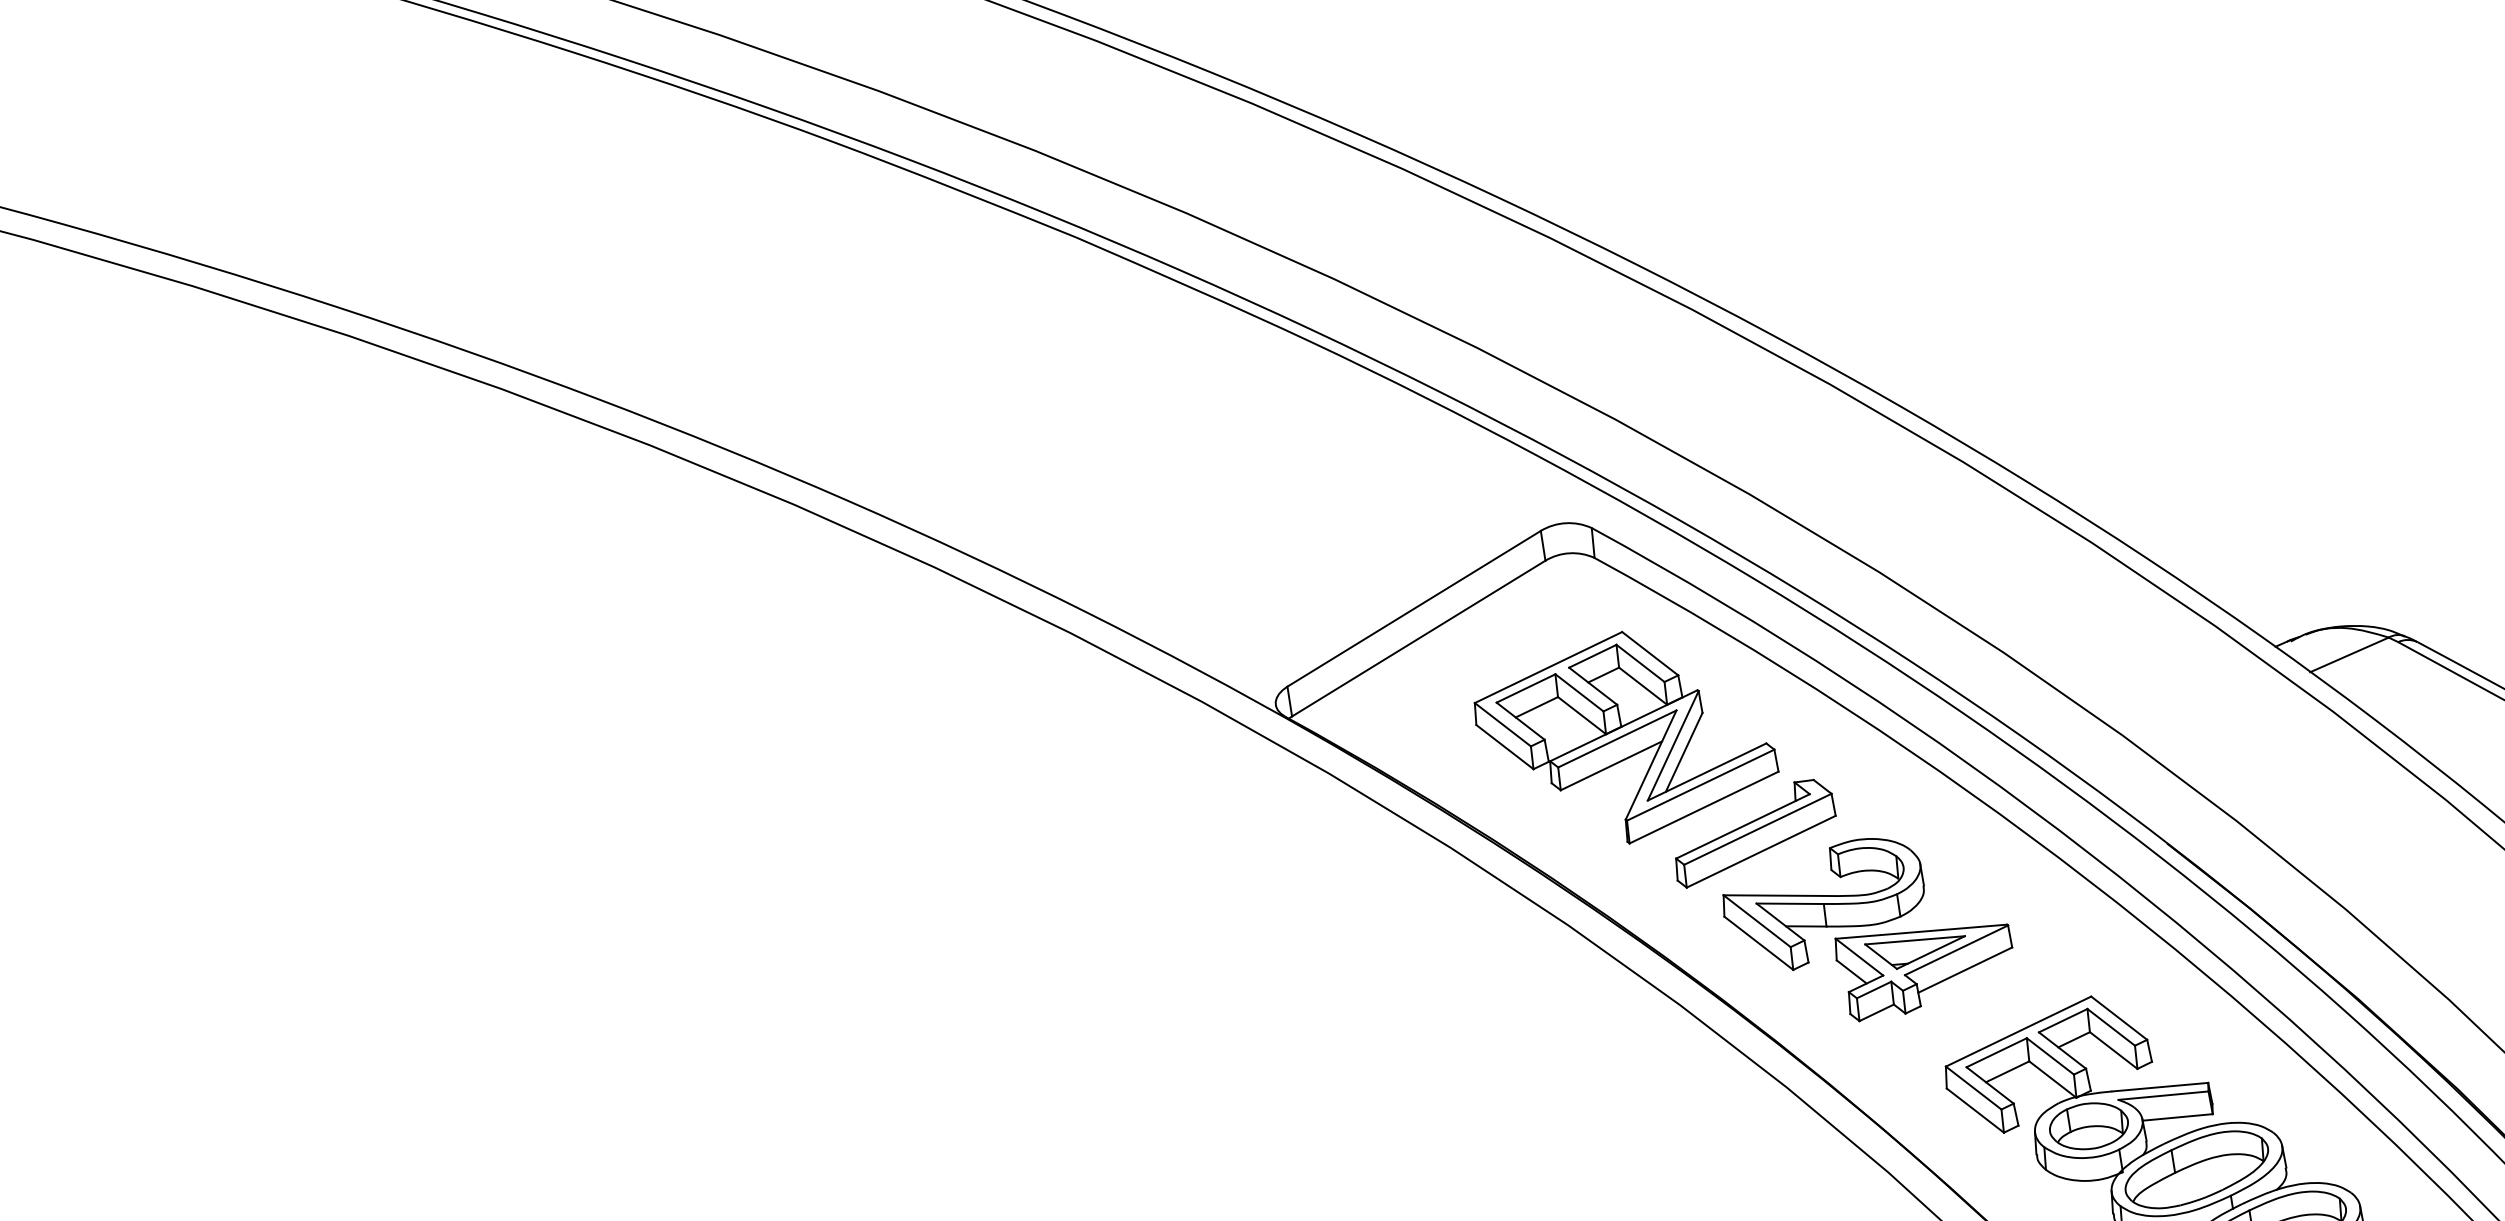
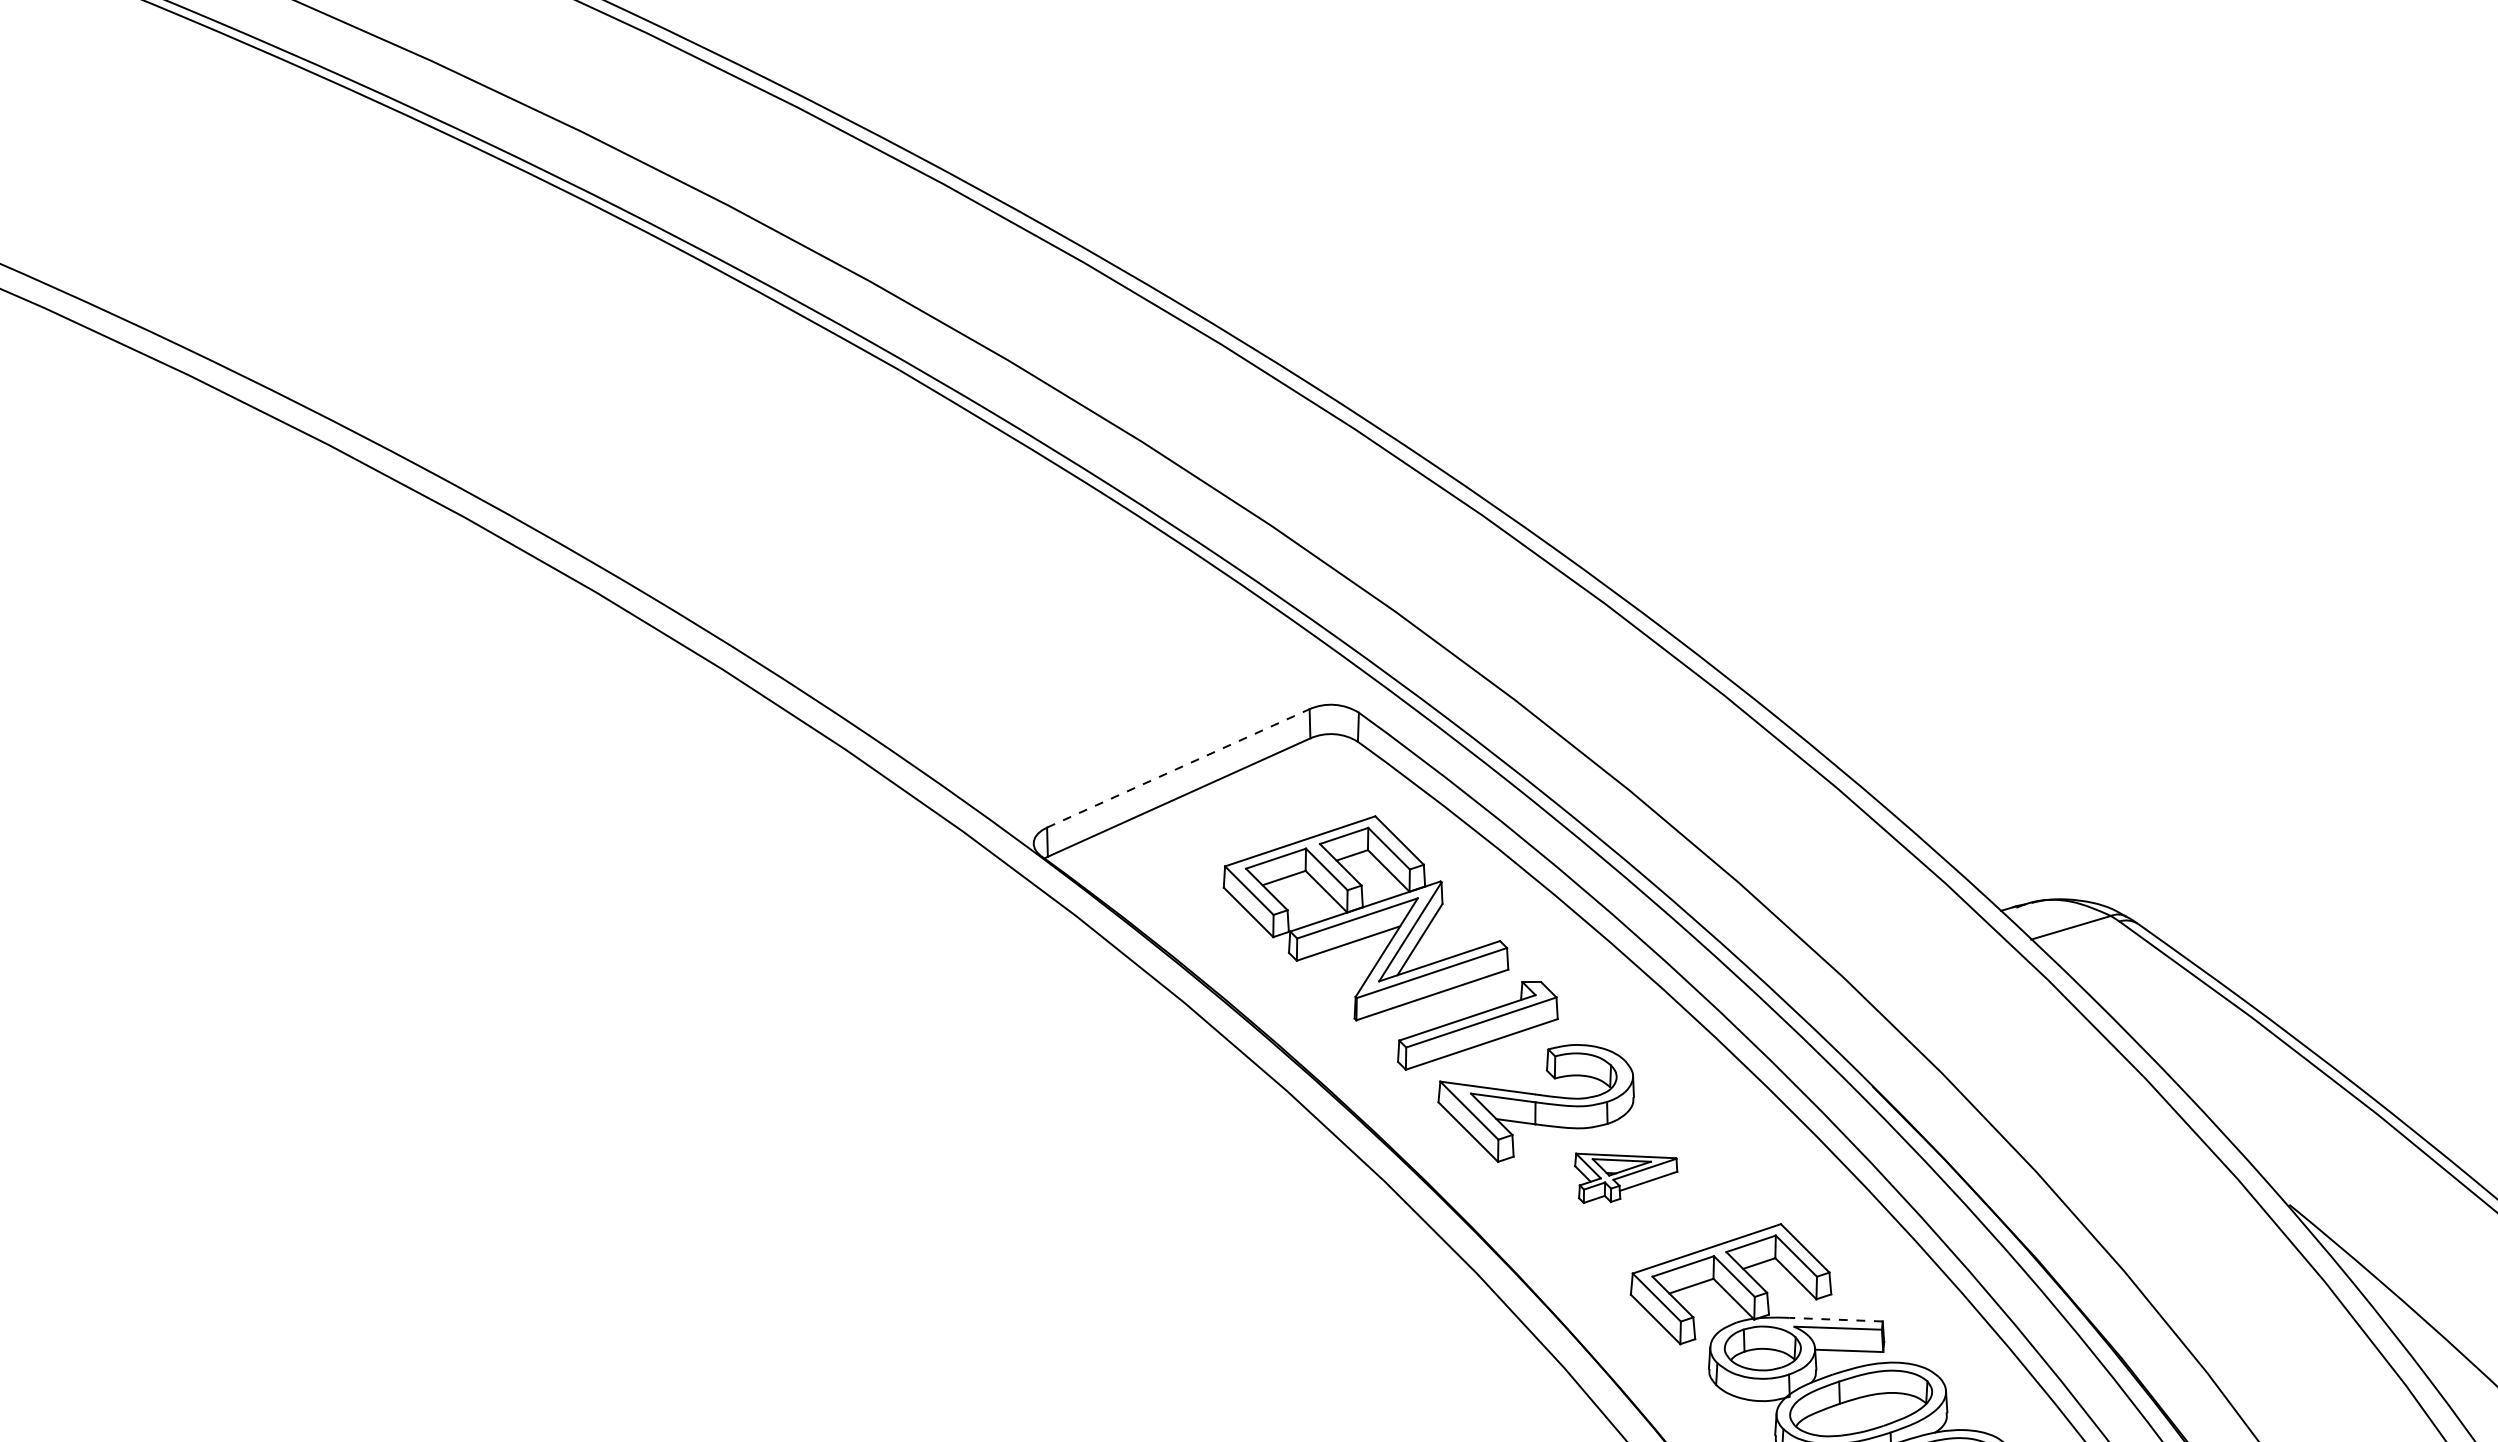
line: (1414, 608) -> (1178, 768), solid -> dashed
part: (1927, 970) -> (1626, 1178), size x0.6
line: (2160, 1086) -> (1836, 1319), solid -> dashed

